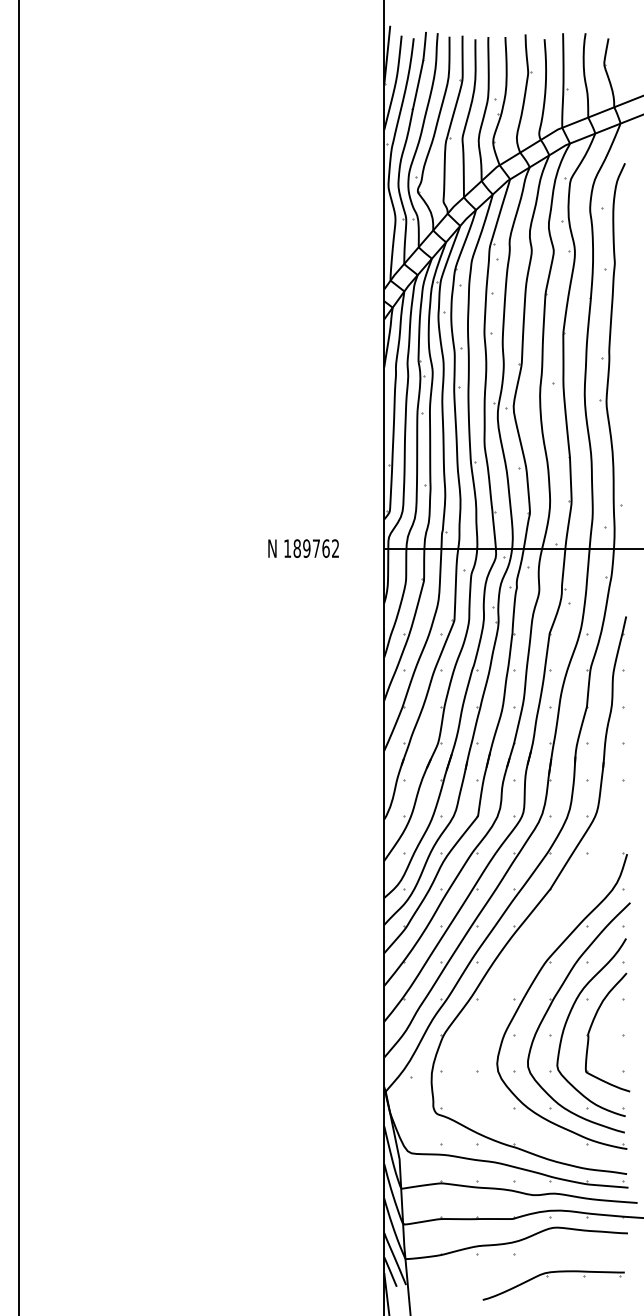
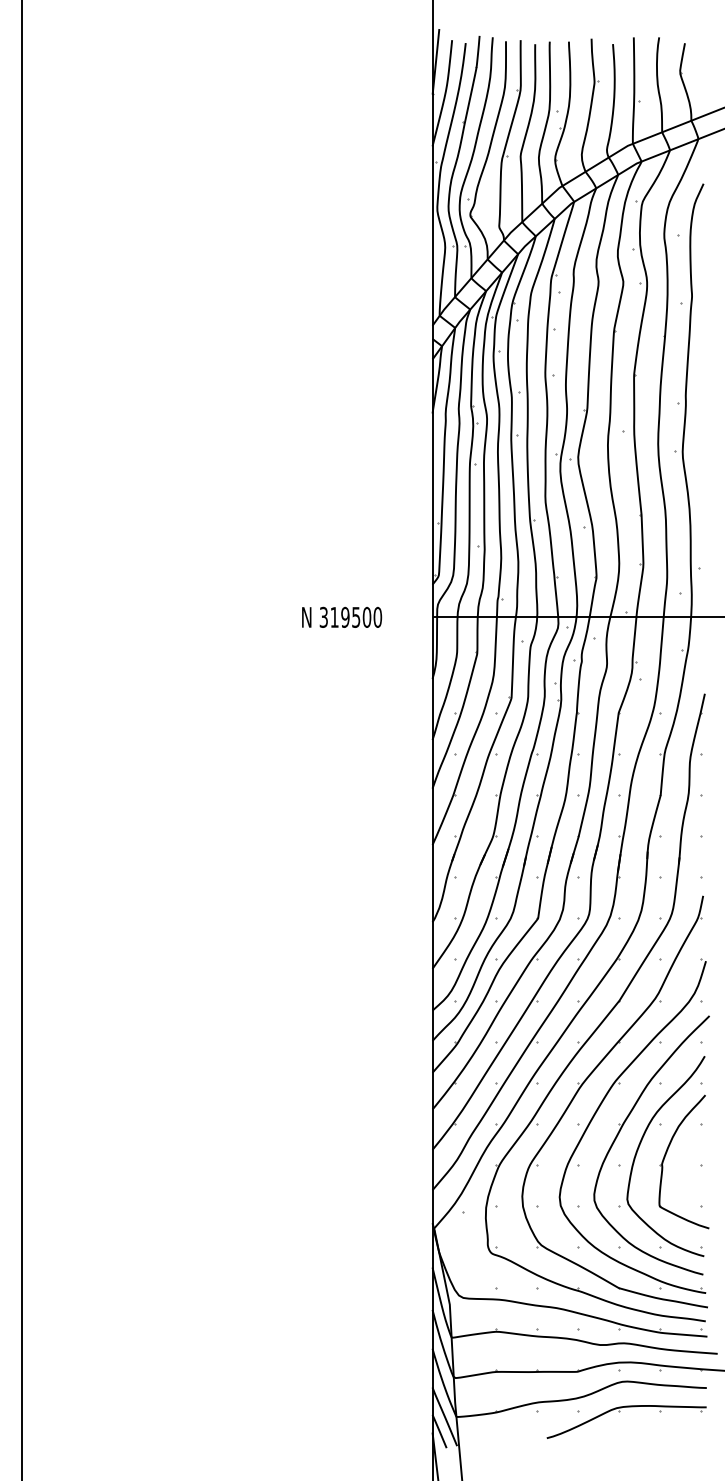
text: (311, 548) -> (350, 617), 189762 -> 319500
part: (520, 961) -> (585, 1082), added
part: (547, 1277) -> (619, 1412), moved

